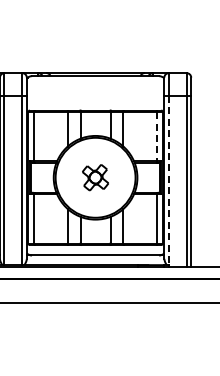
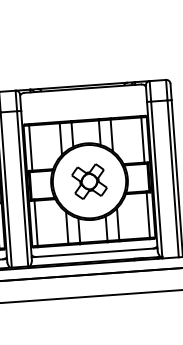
line: (156, 136) -> (142, 139), dashed -> solid
part: (95, 177) -> (89, 181), size x1.43
line: (168, 180) -> (156, 179), dashed -> solid

